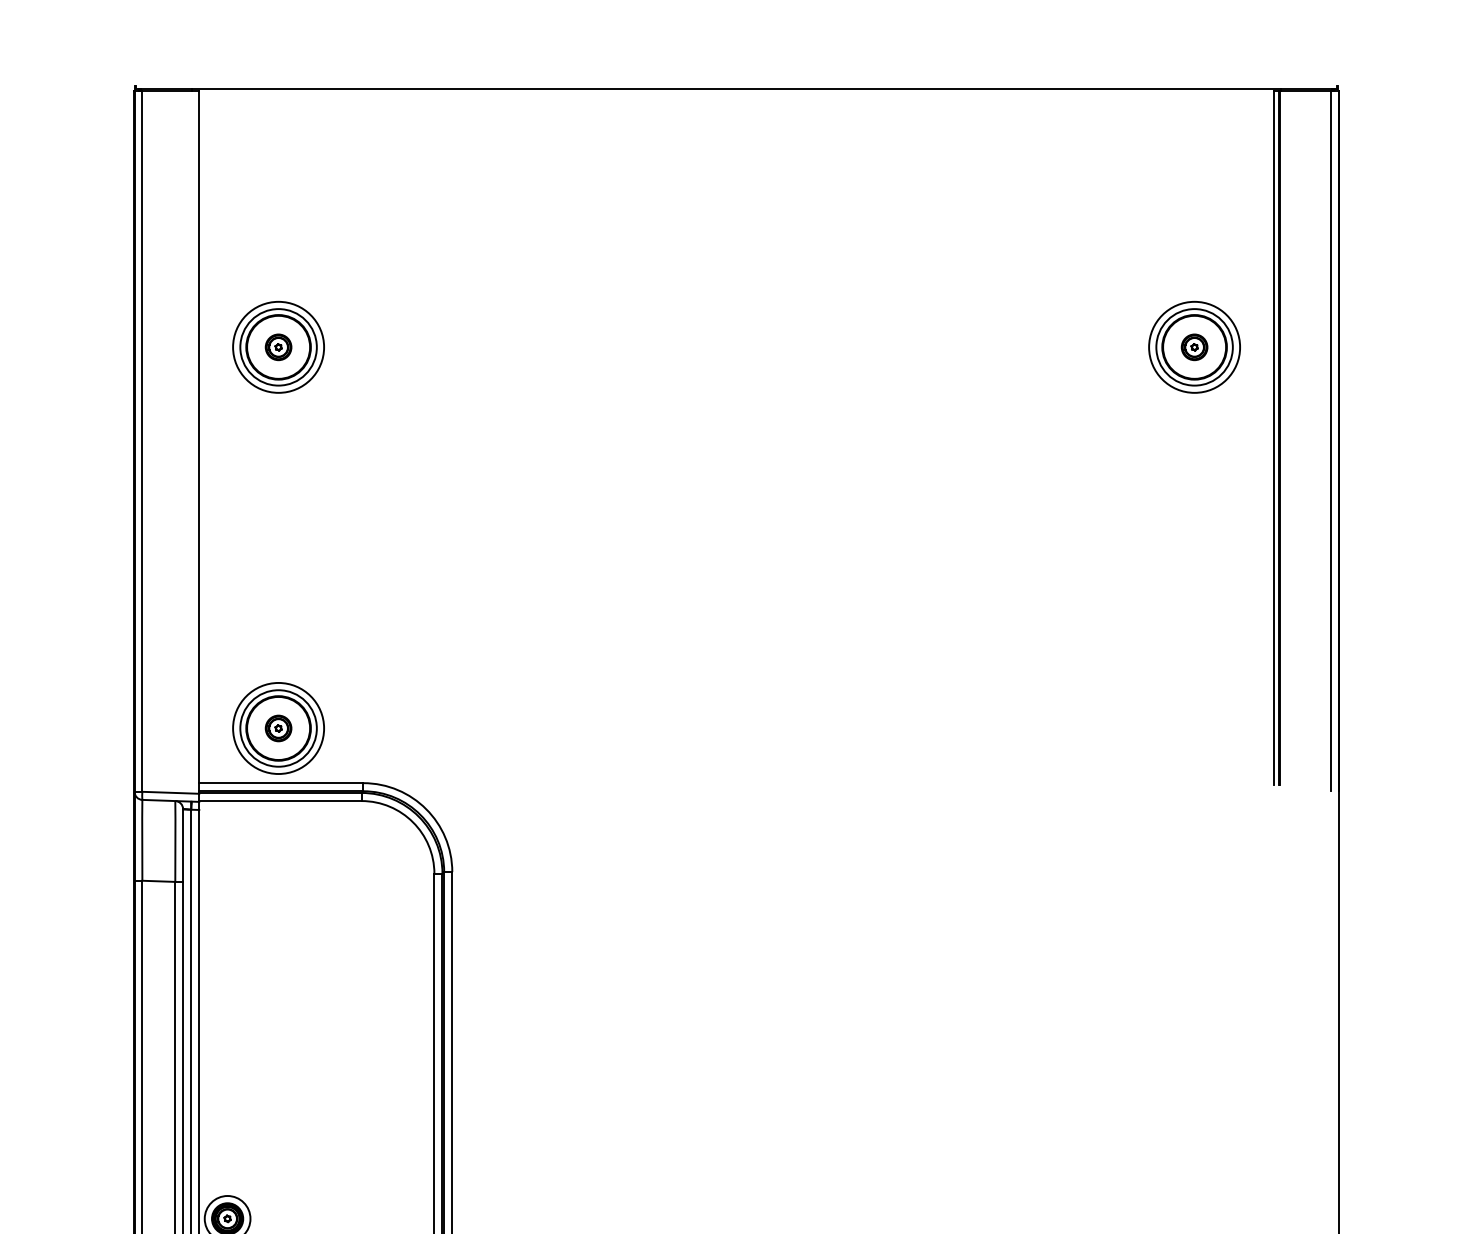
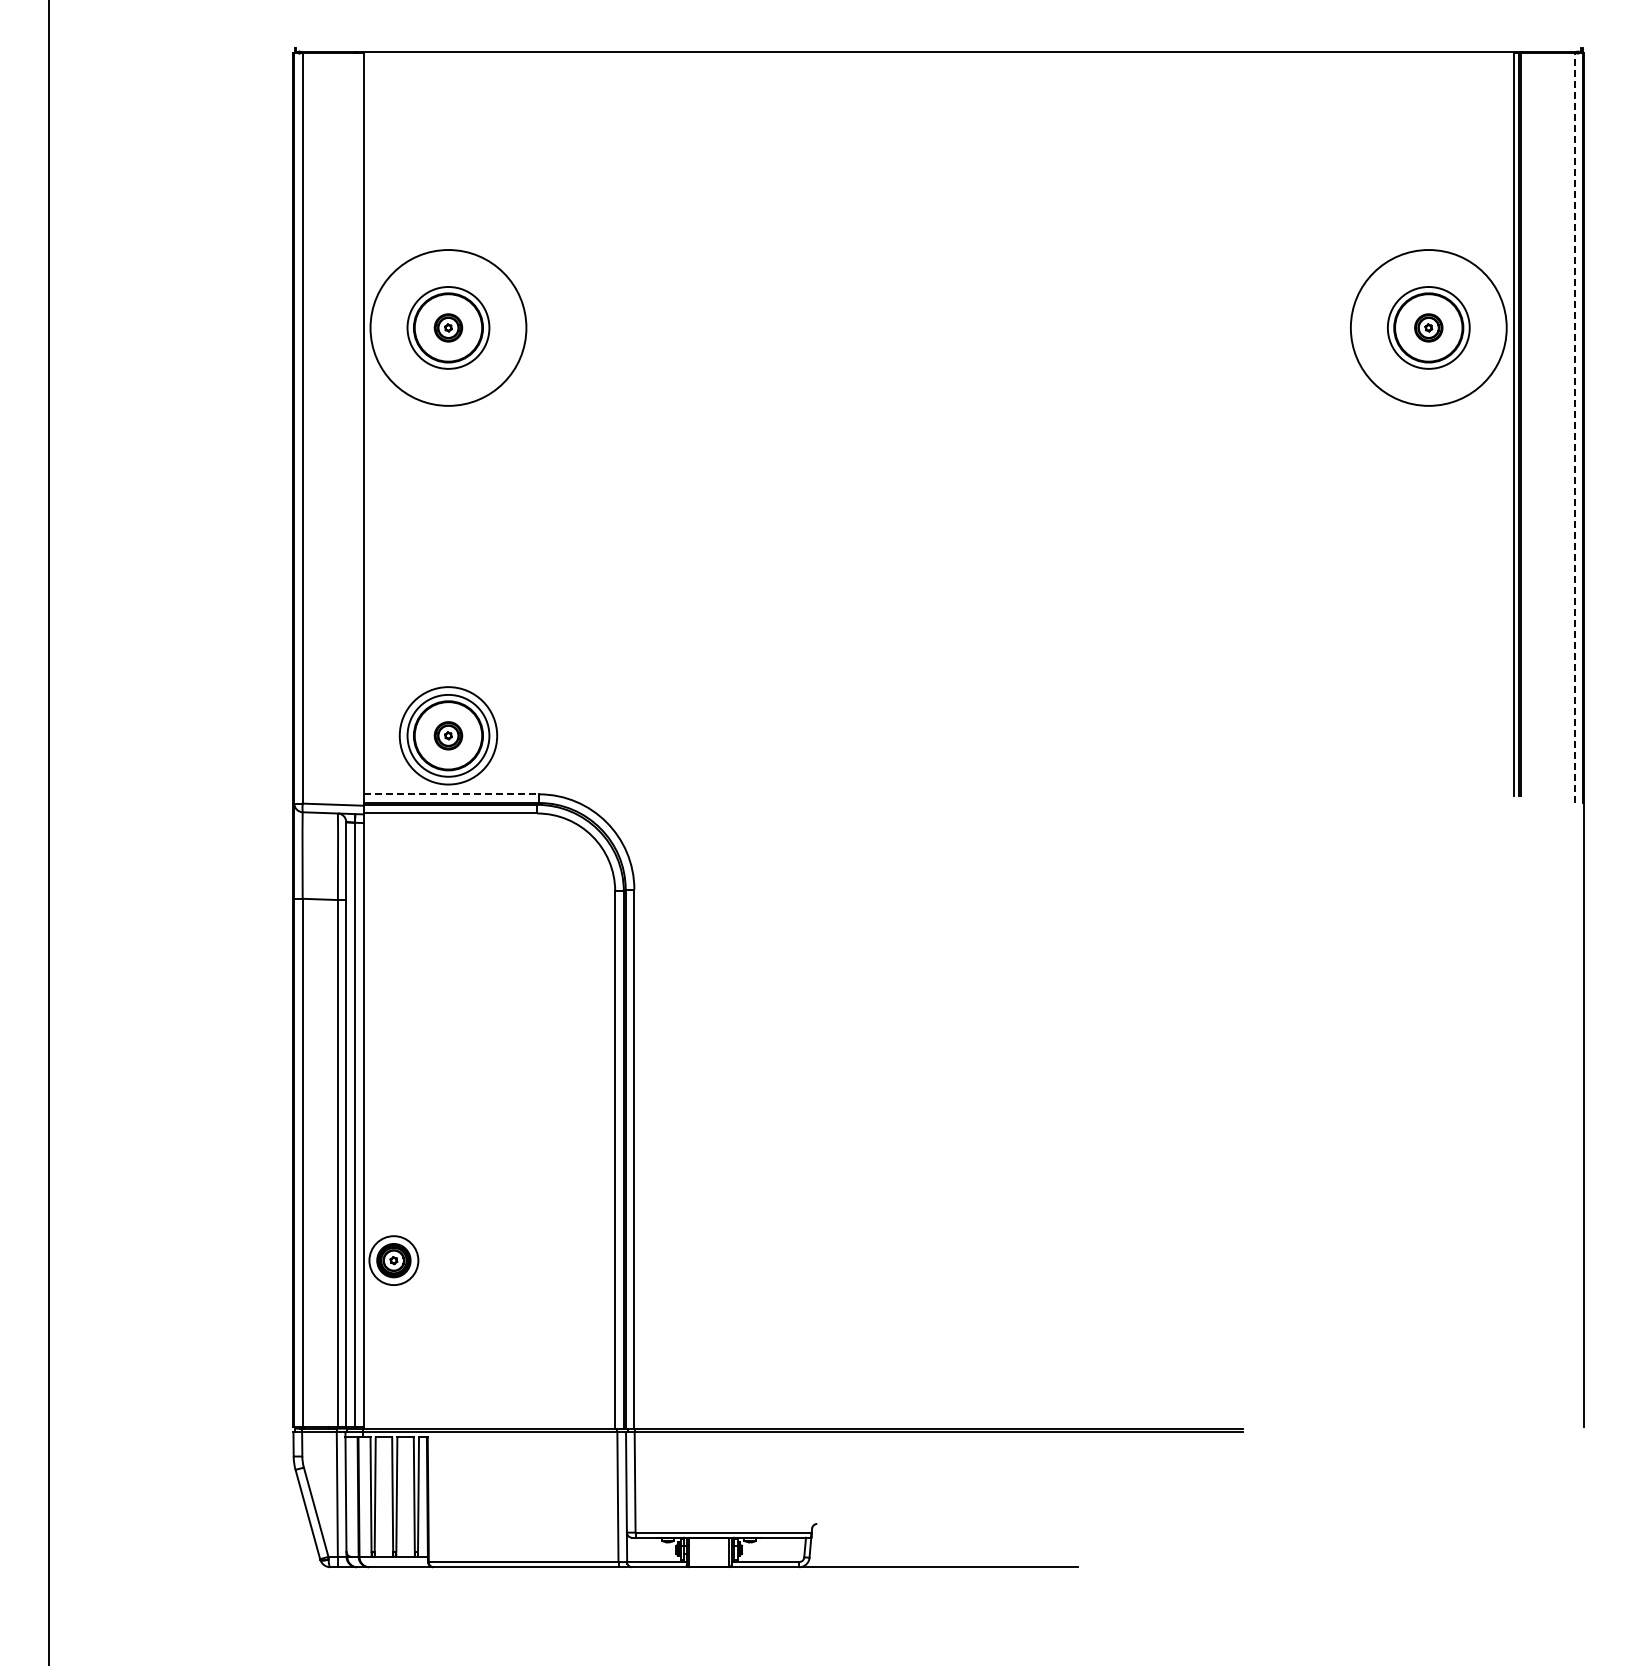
circle: (278, 346) -> (448, 327), size x1.6
circle: (1194, 346) -> (1428, 327), size x1.6
line: (1330, 441) -> (1574, 428), solid -> dashed
line: (281, 783) -> (451, 794), solid -> dashed

